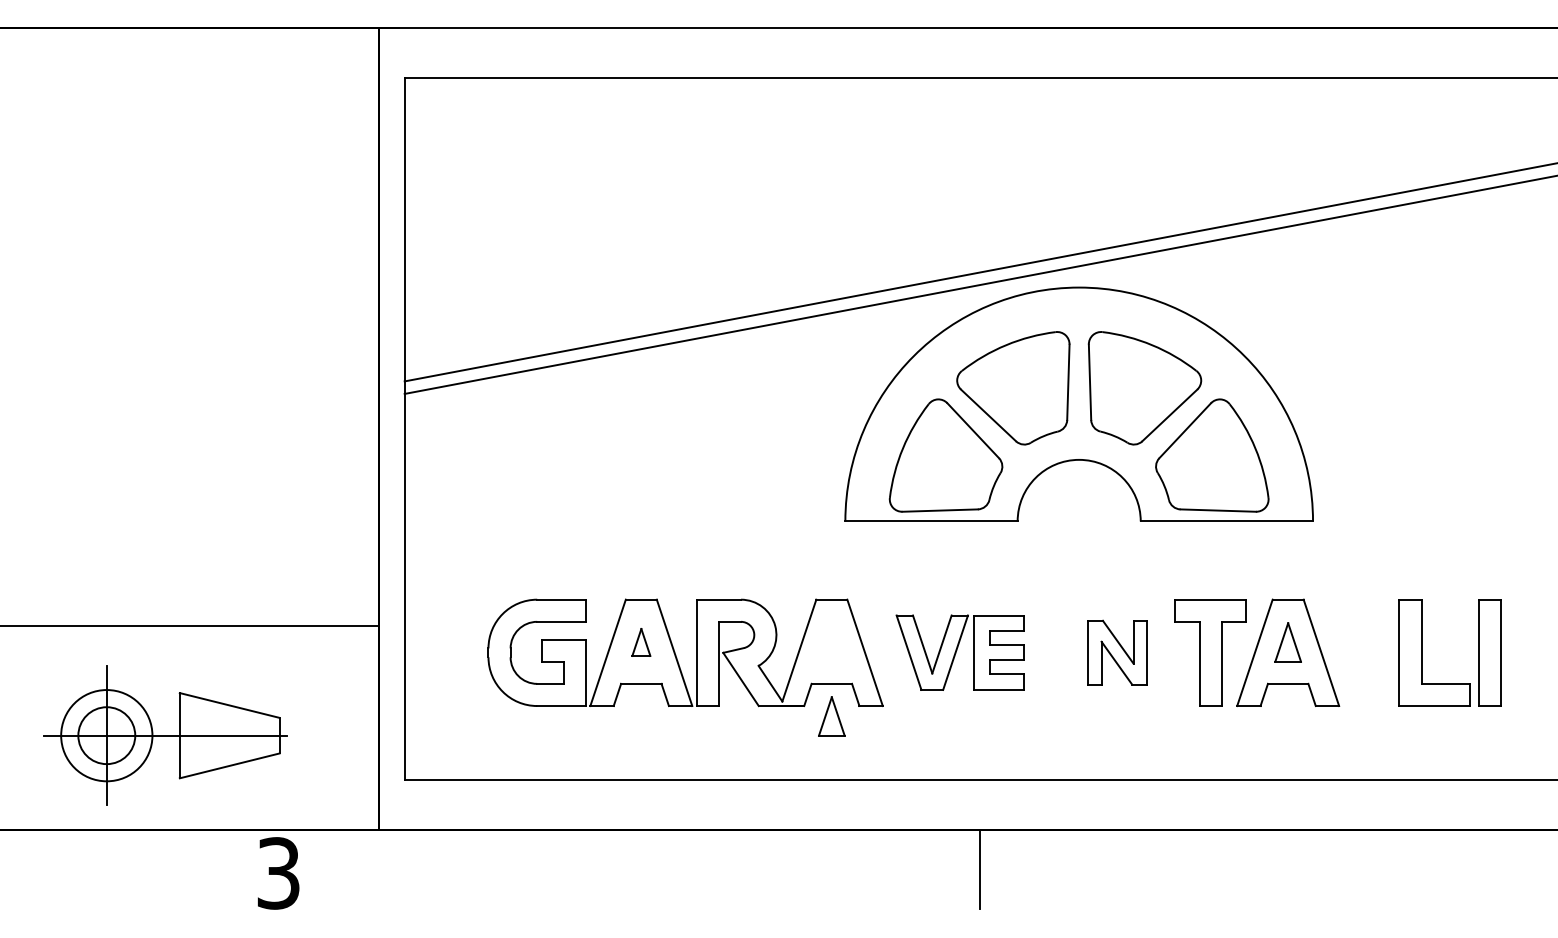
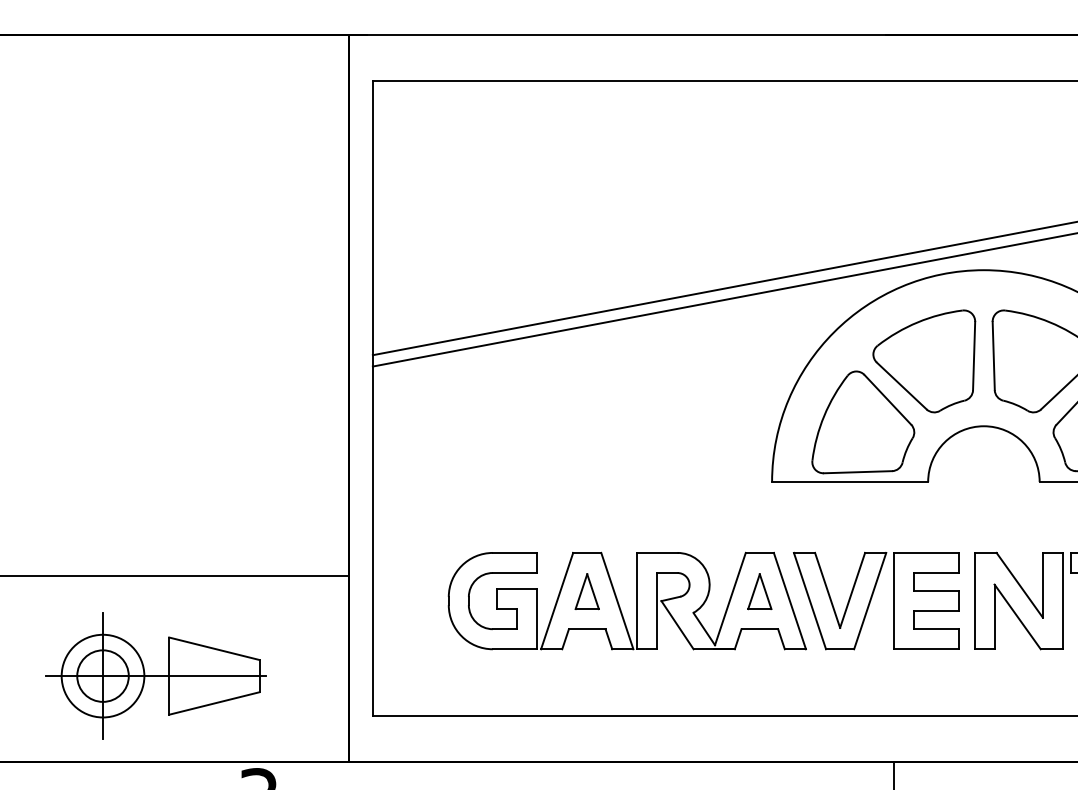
part: (641, 642) -> (587, 591), size x1.43
part: (959, 652) -> (875, 600), size x1.43
part: (1117, 652) -> (1018, 600), size x1.67
part: (831, 716) -> (759, 591), moved

